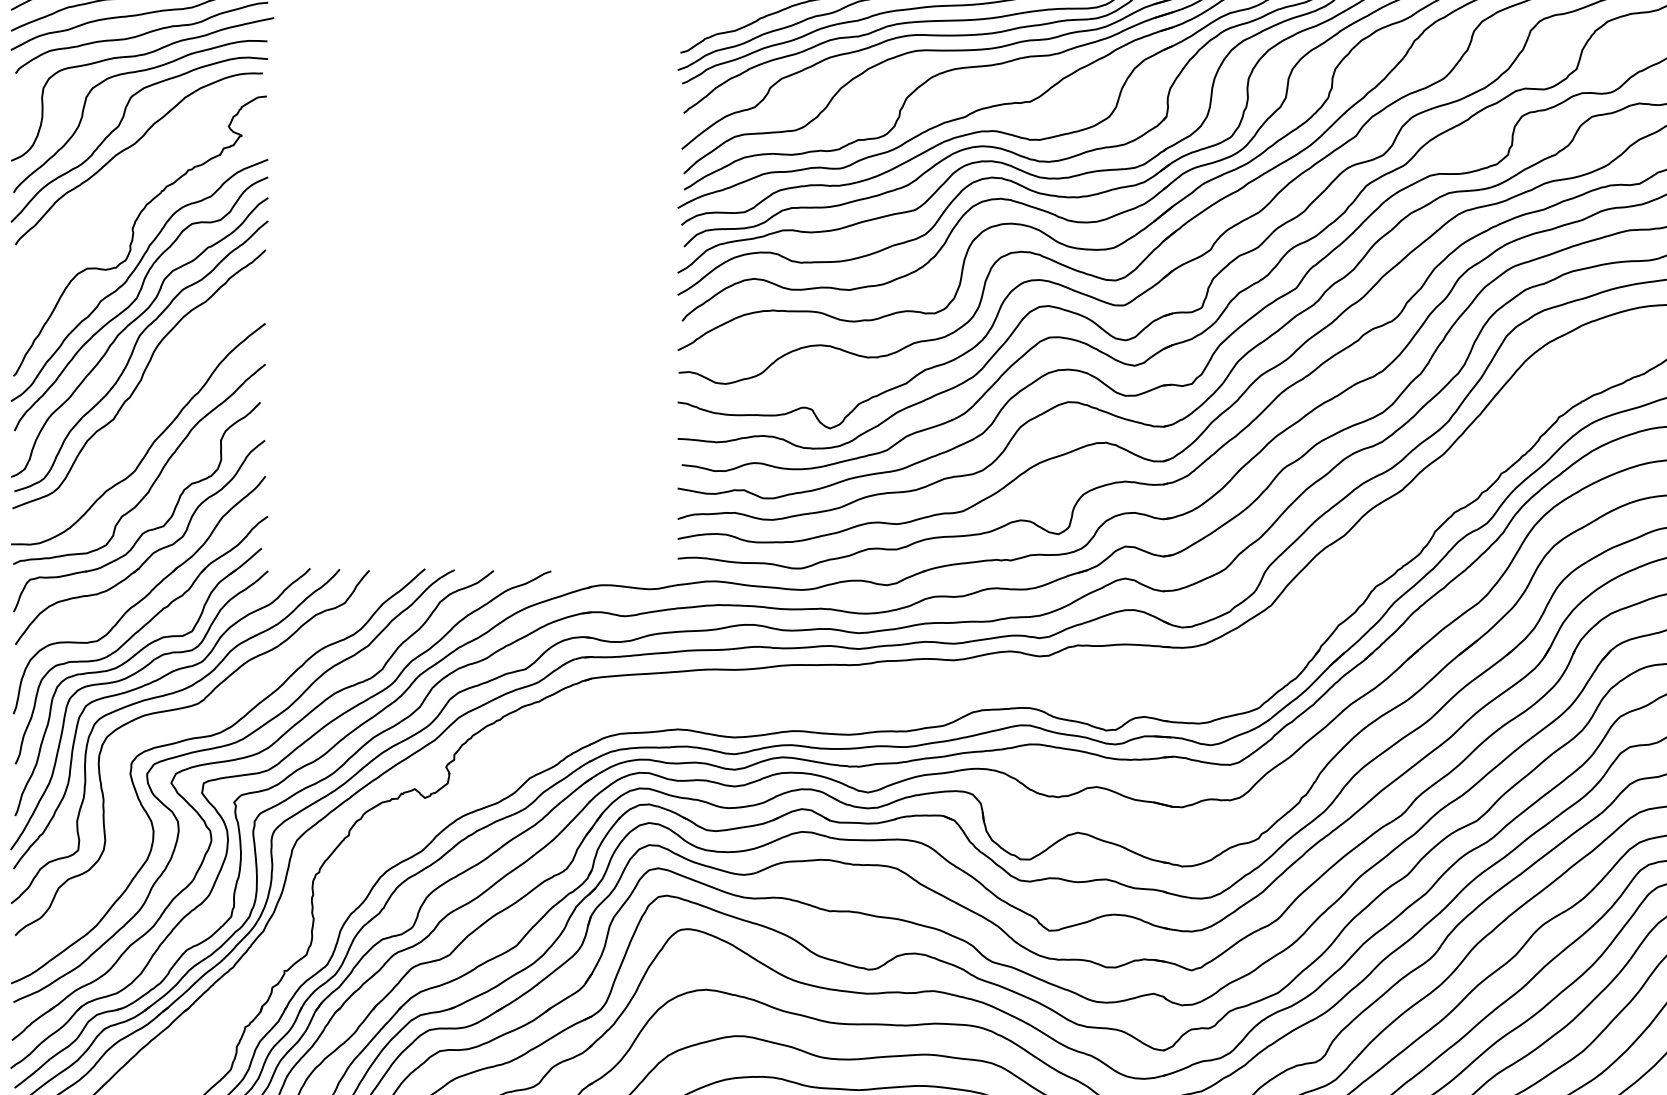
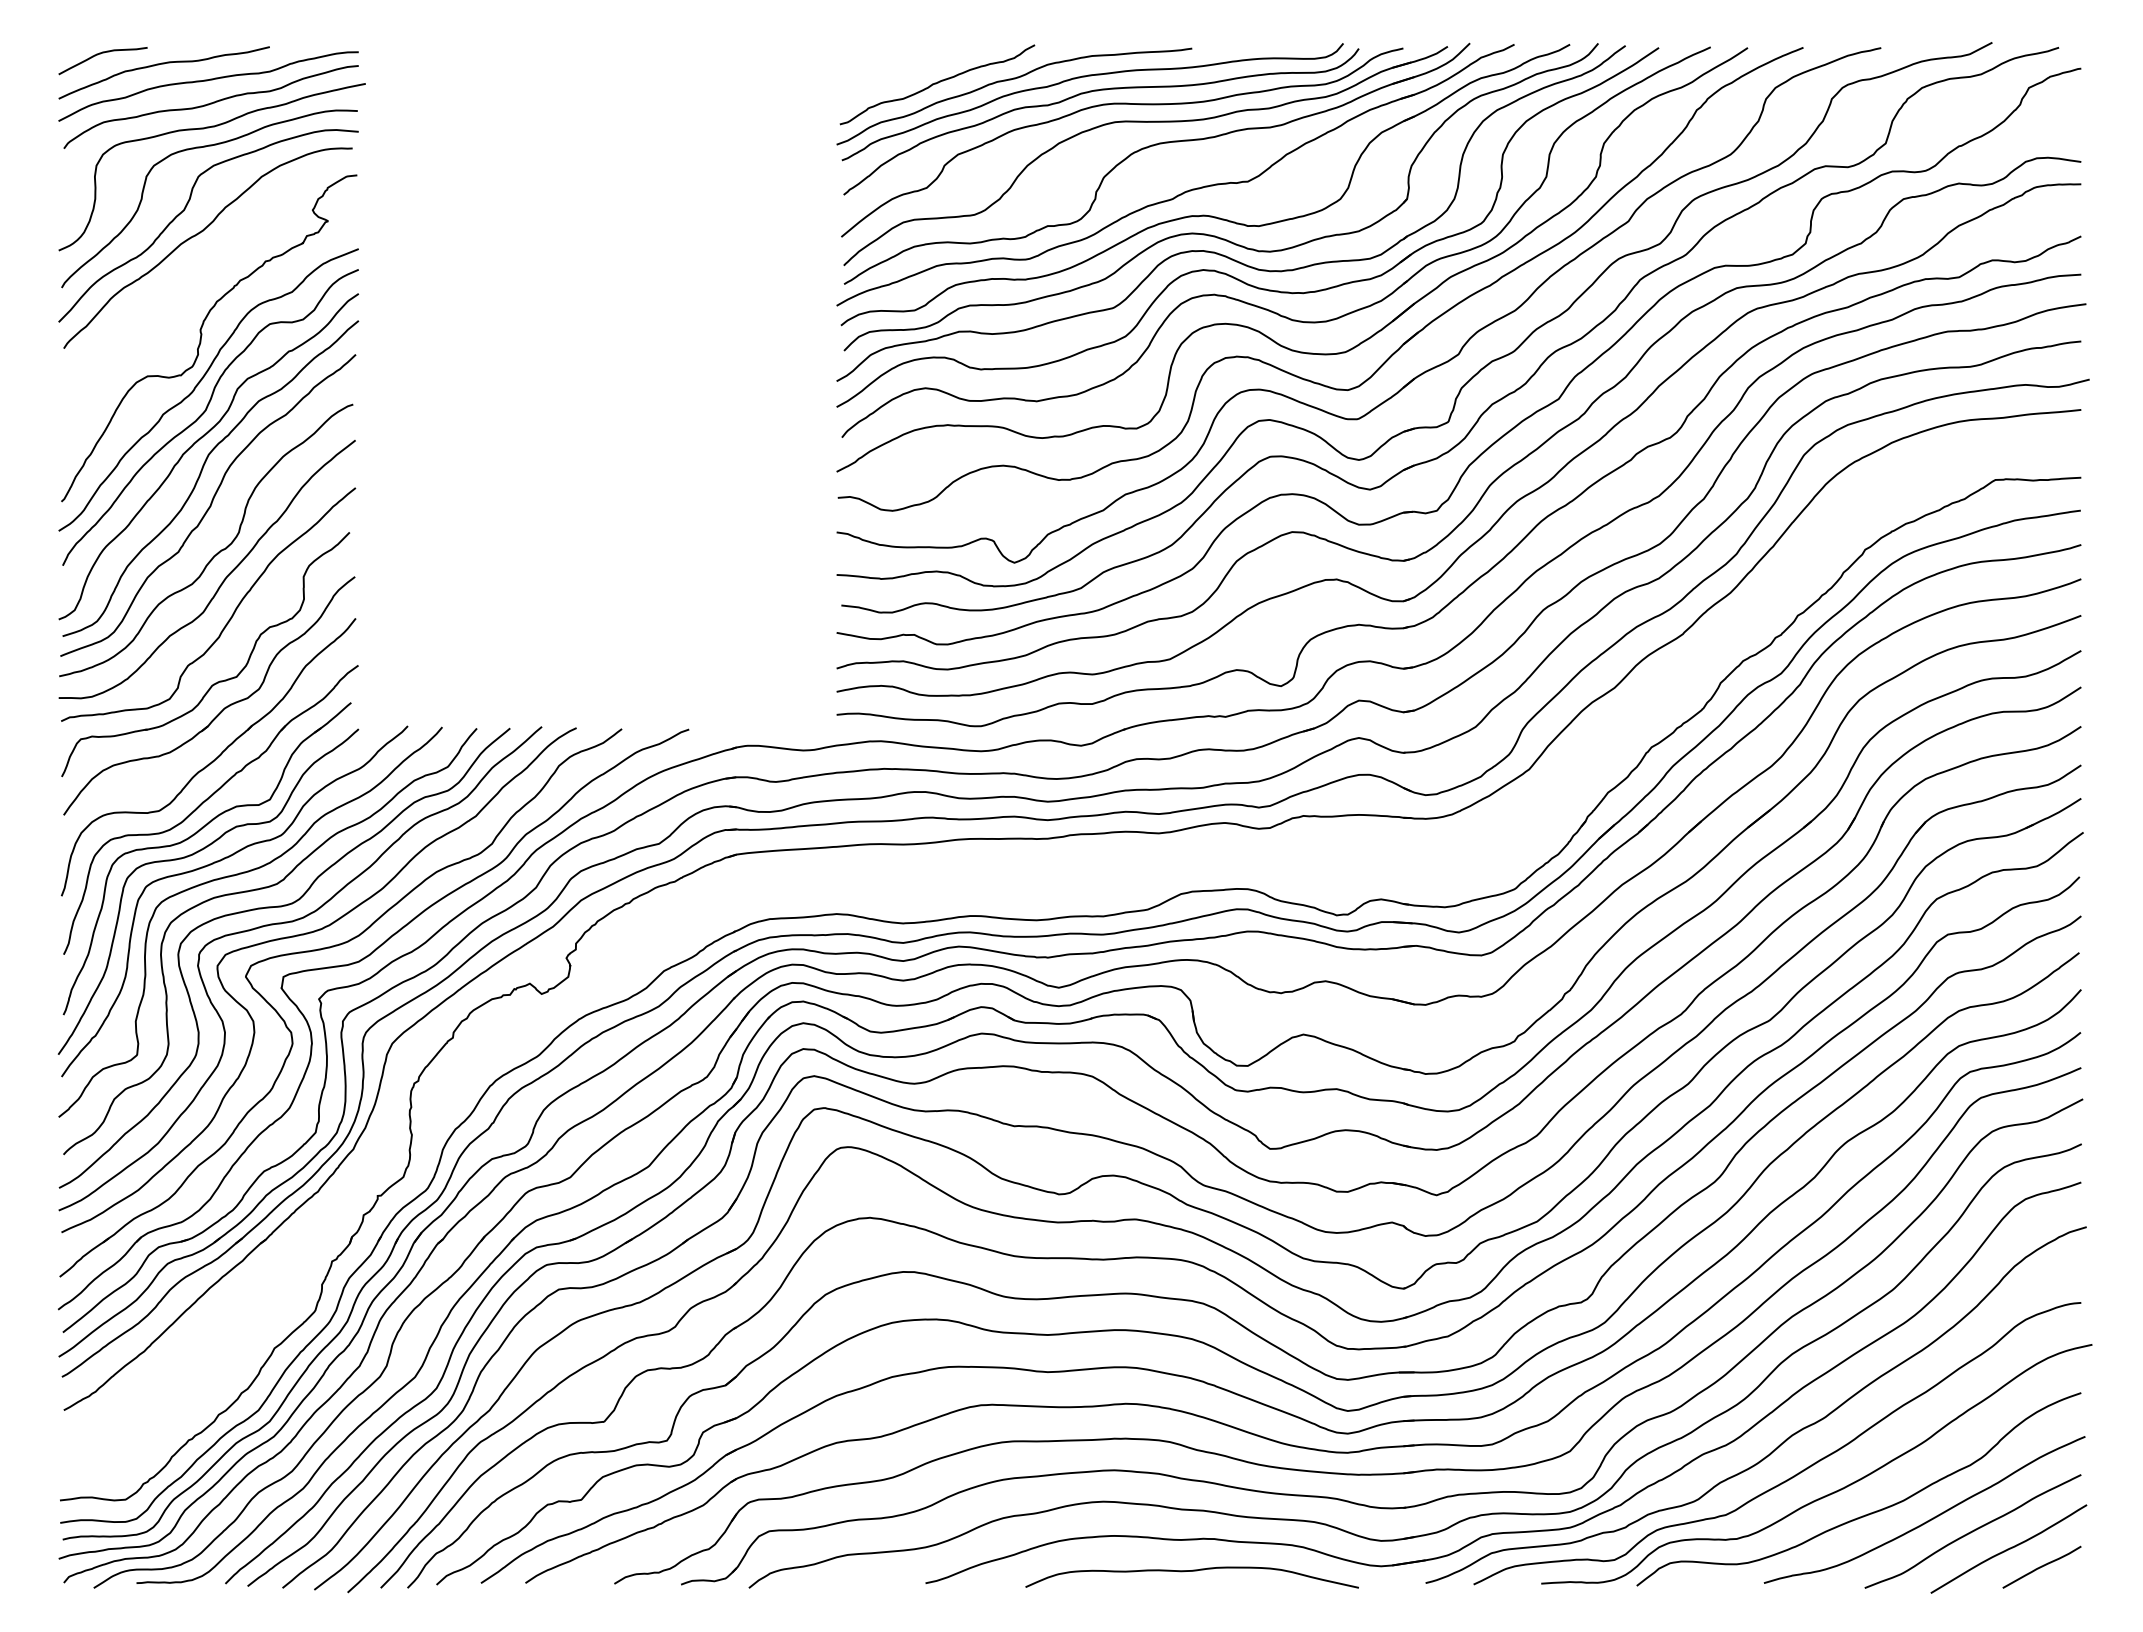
curve: (148, 418) -> (218, 551), added
curve: (201, 723) -> (281, 907), added

